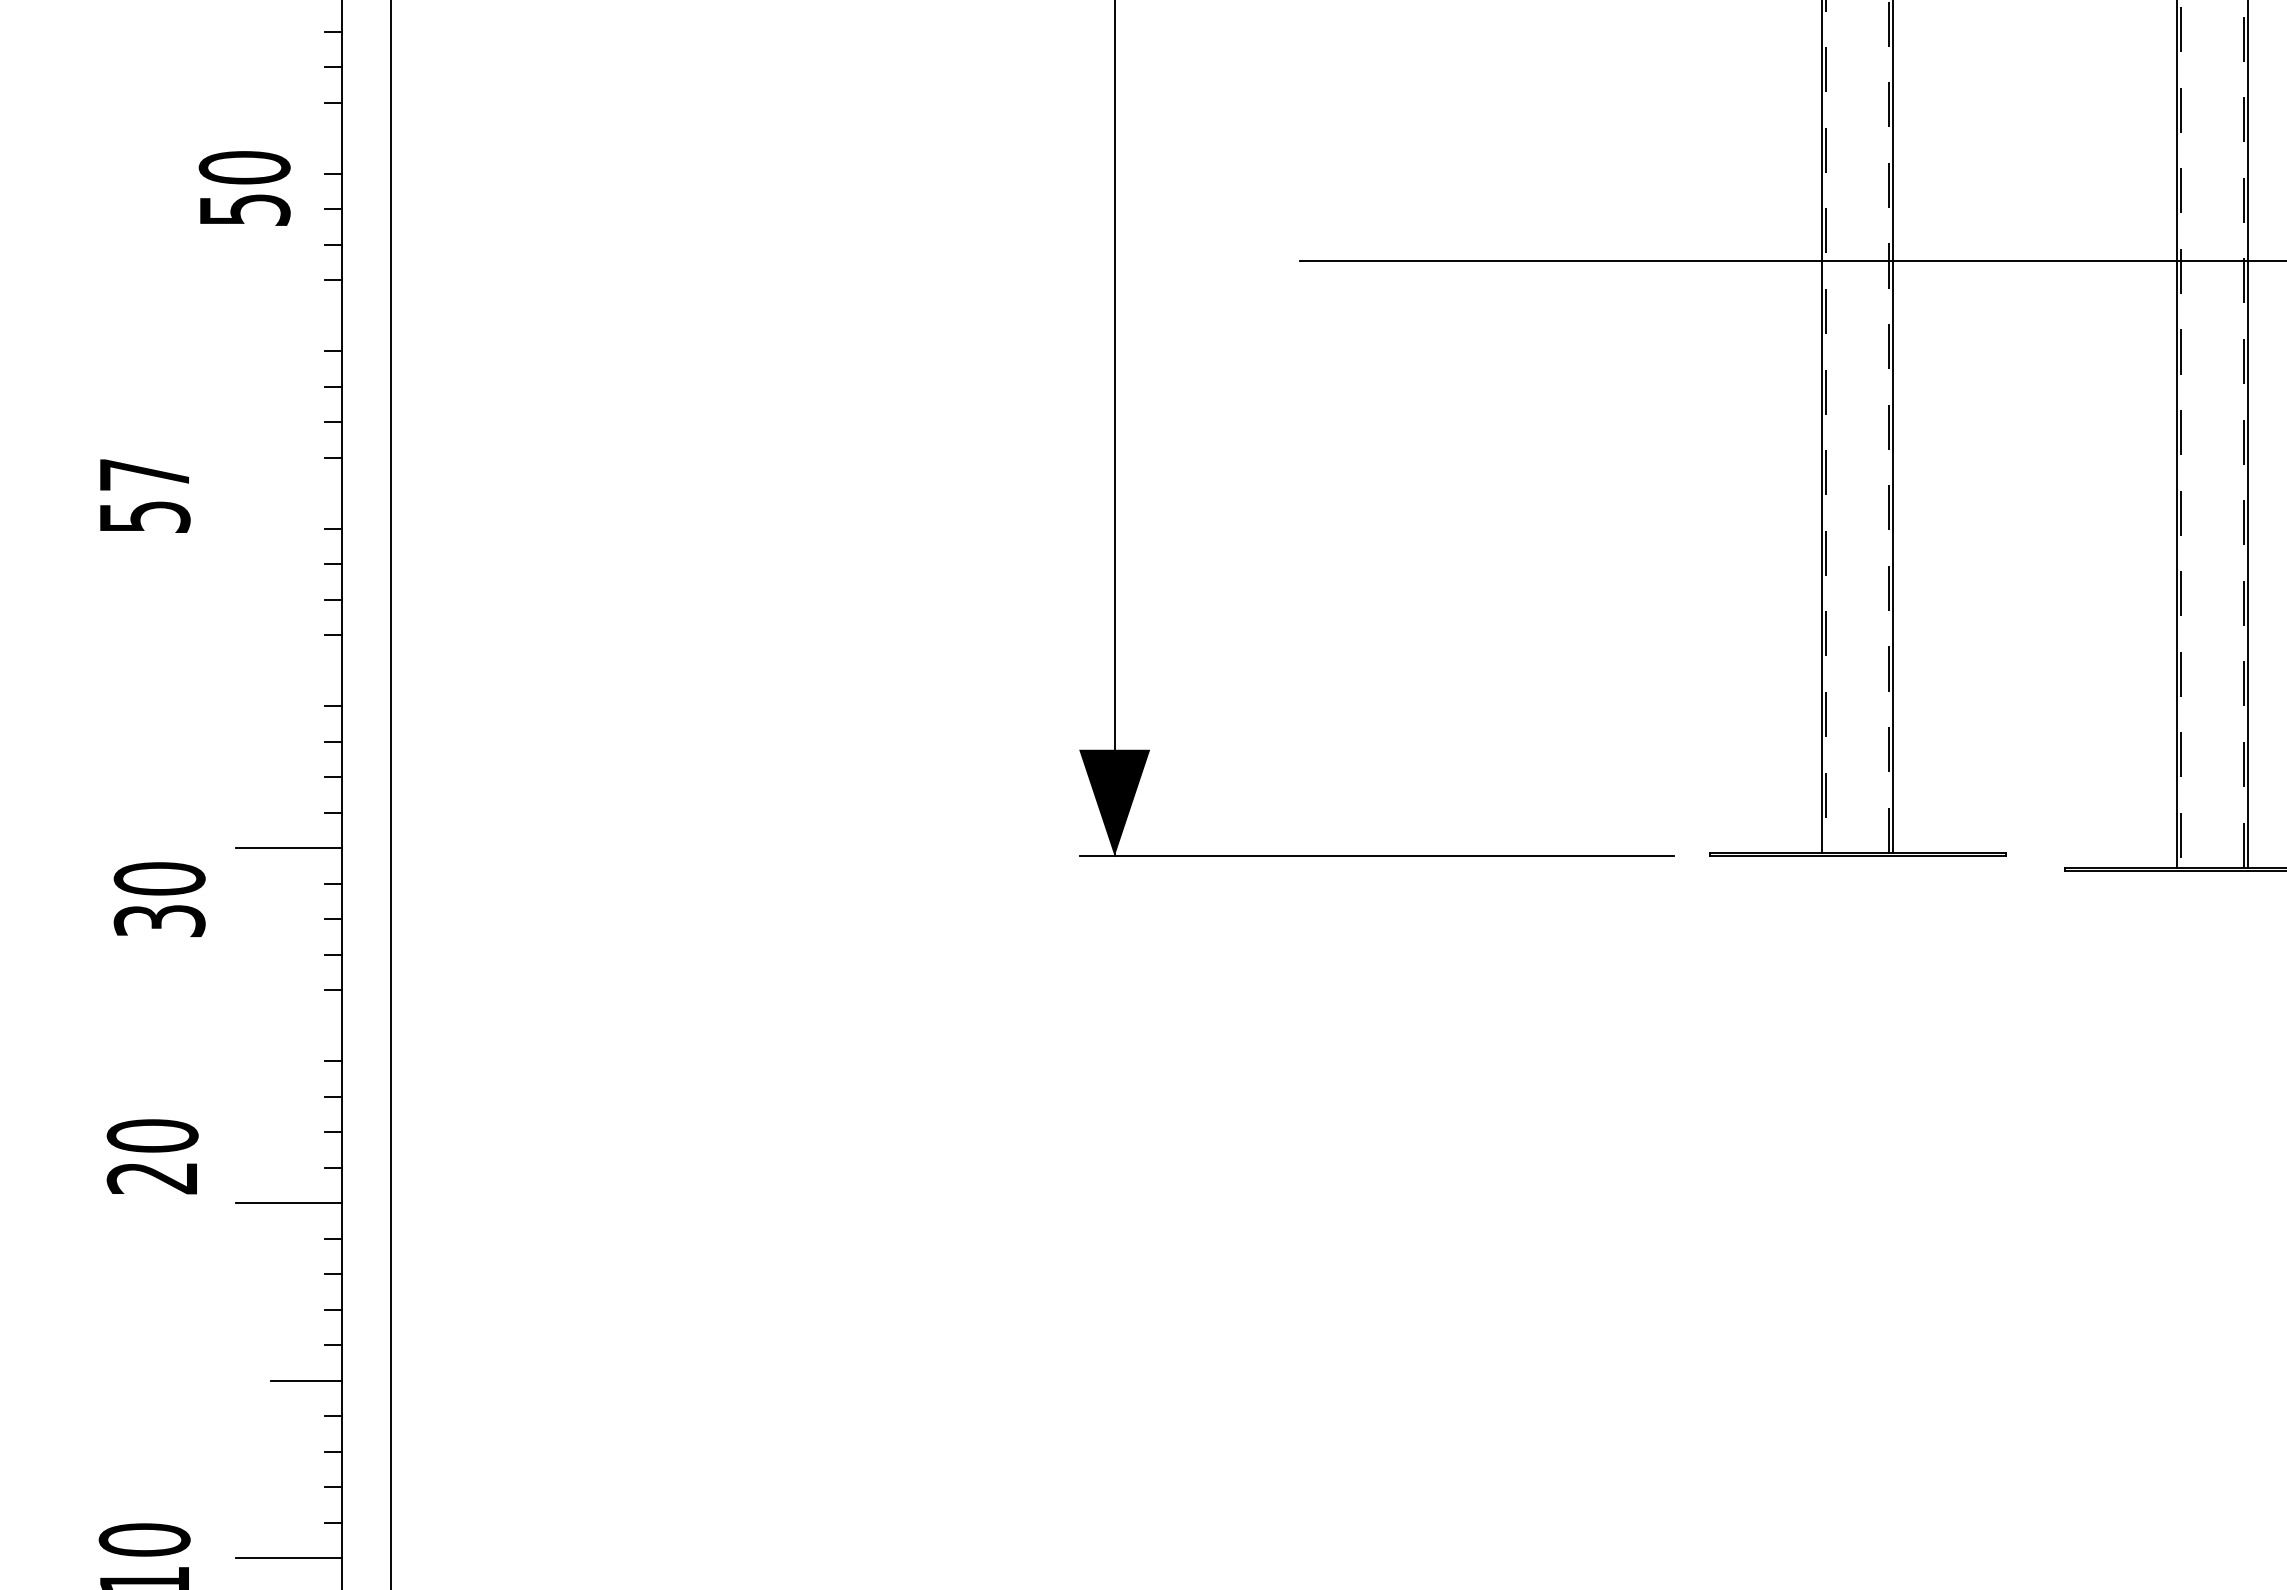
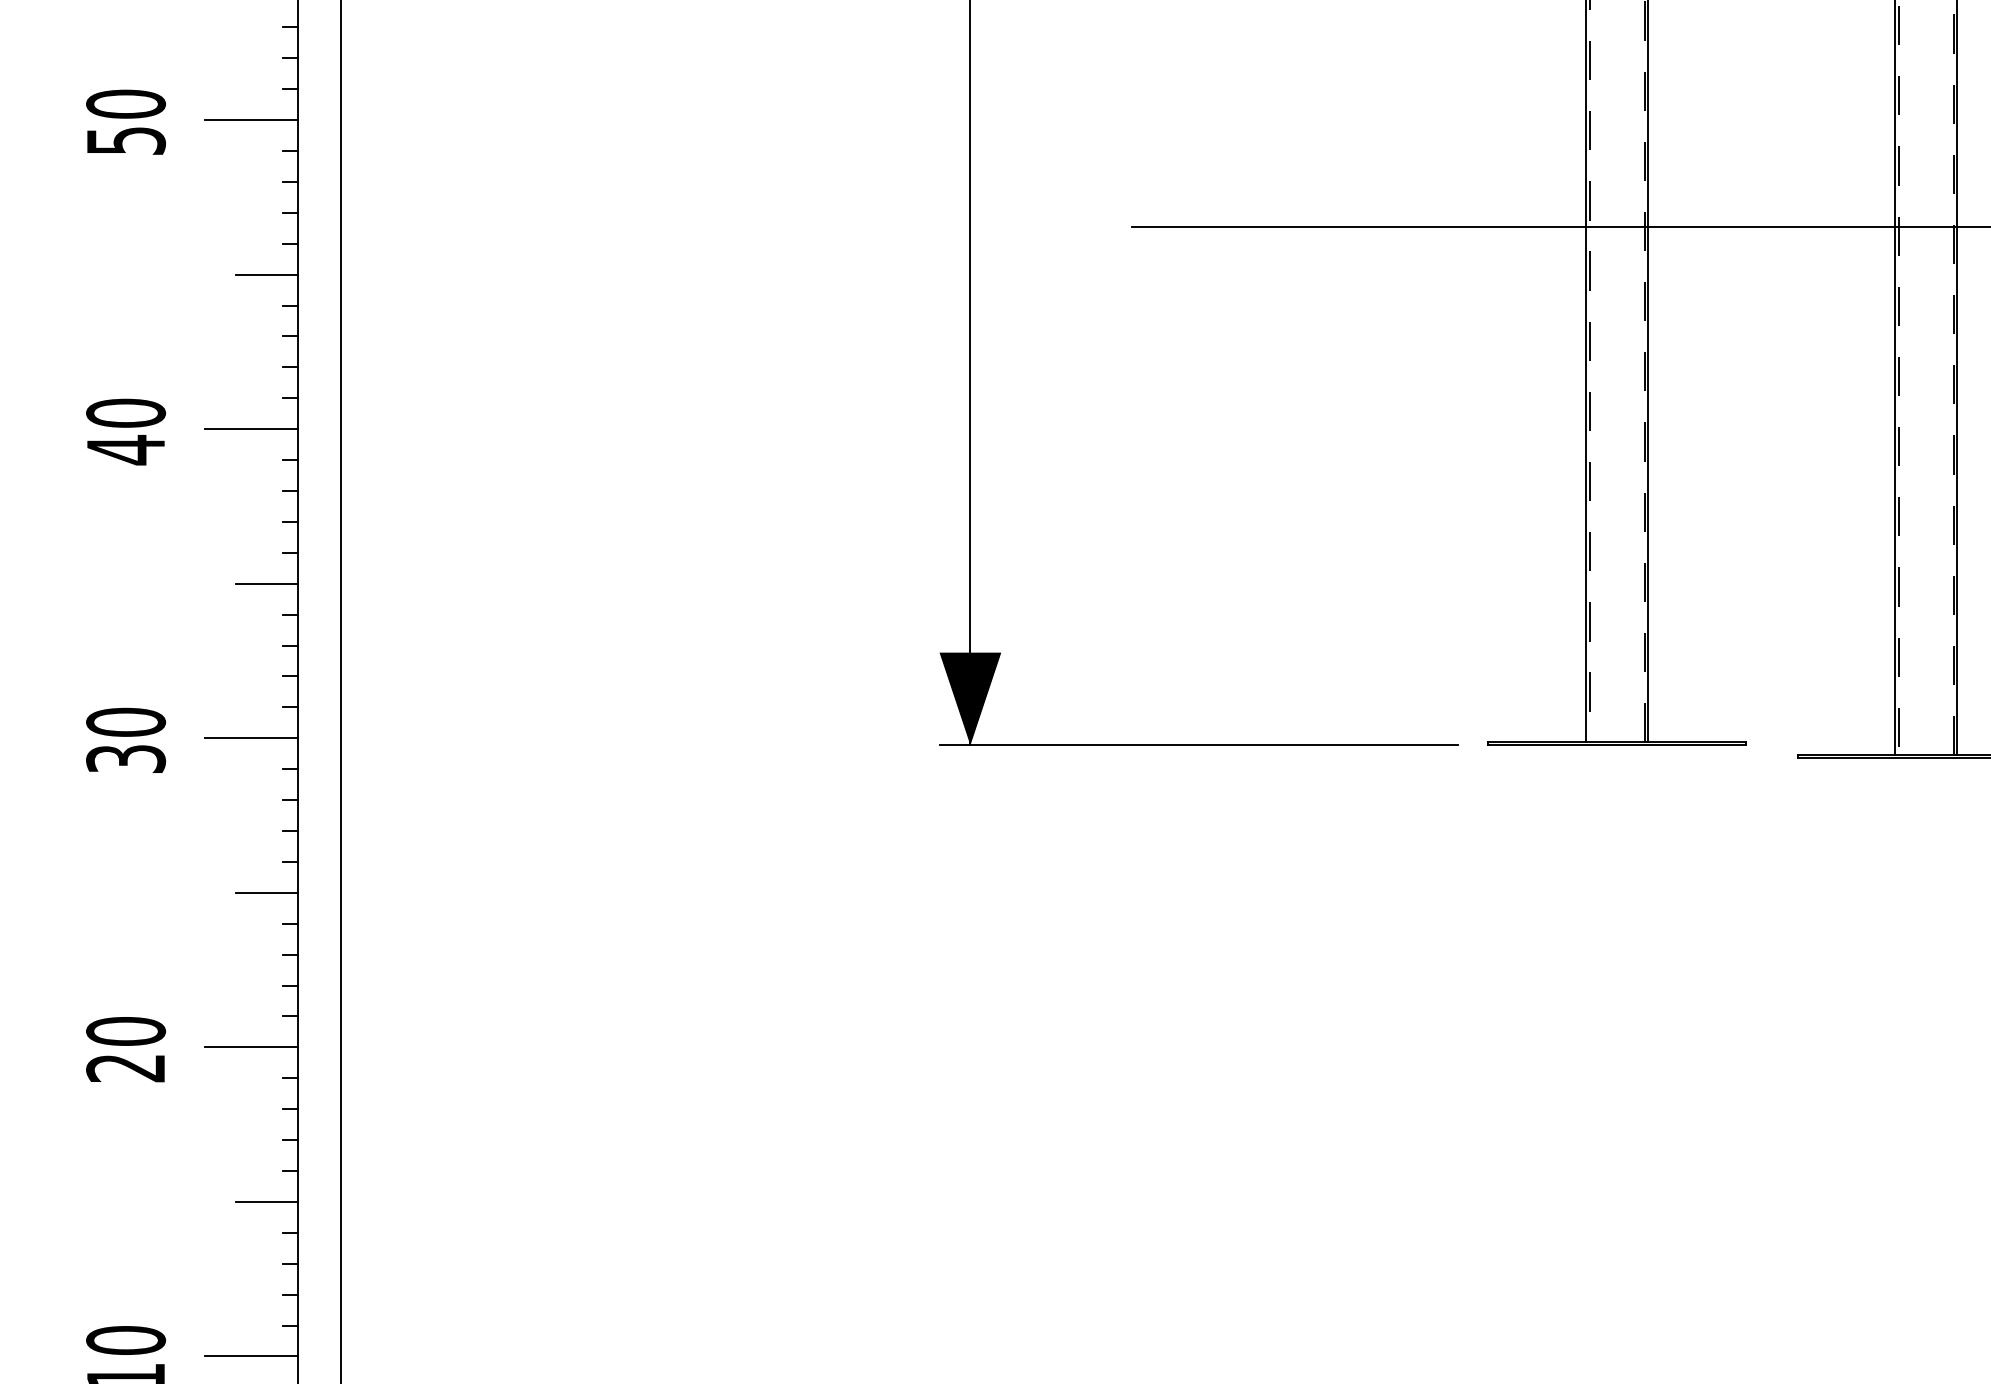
line: (288, 138) -> (251, 120), added
text: (244, 188) -> (125, 122), moved
line: (306, 315) -> (266, 274), added
line: (288, 493) -> (251, 429), added
text: (144, 496) -> (125, 432), 57 -> 40
line: (306, 670) -> (266, 583), added
text: (159, 899) -> (125, 740), moved
line: (306, 1025) -> (266, 892), added
text: (152, 1156) -> (125, 1049), moved

